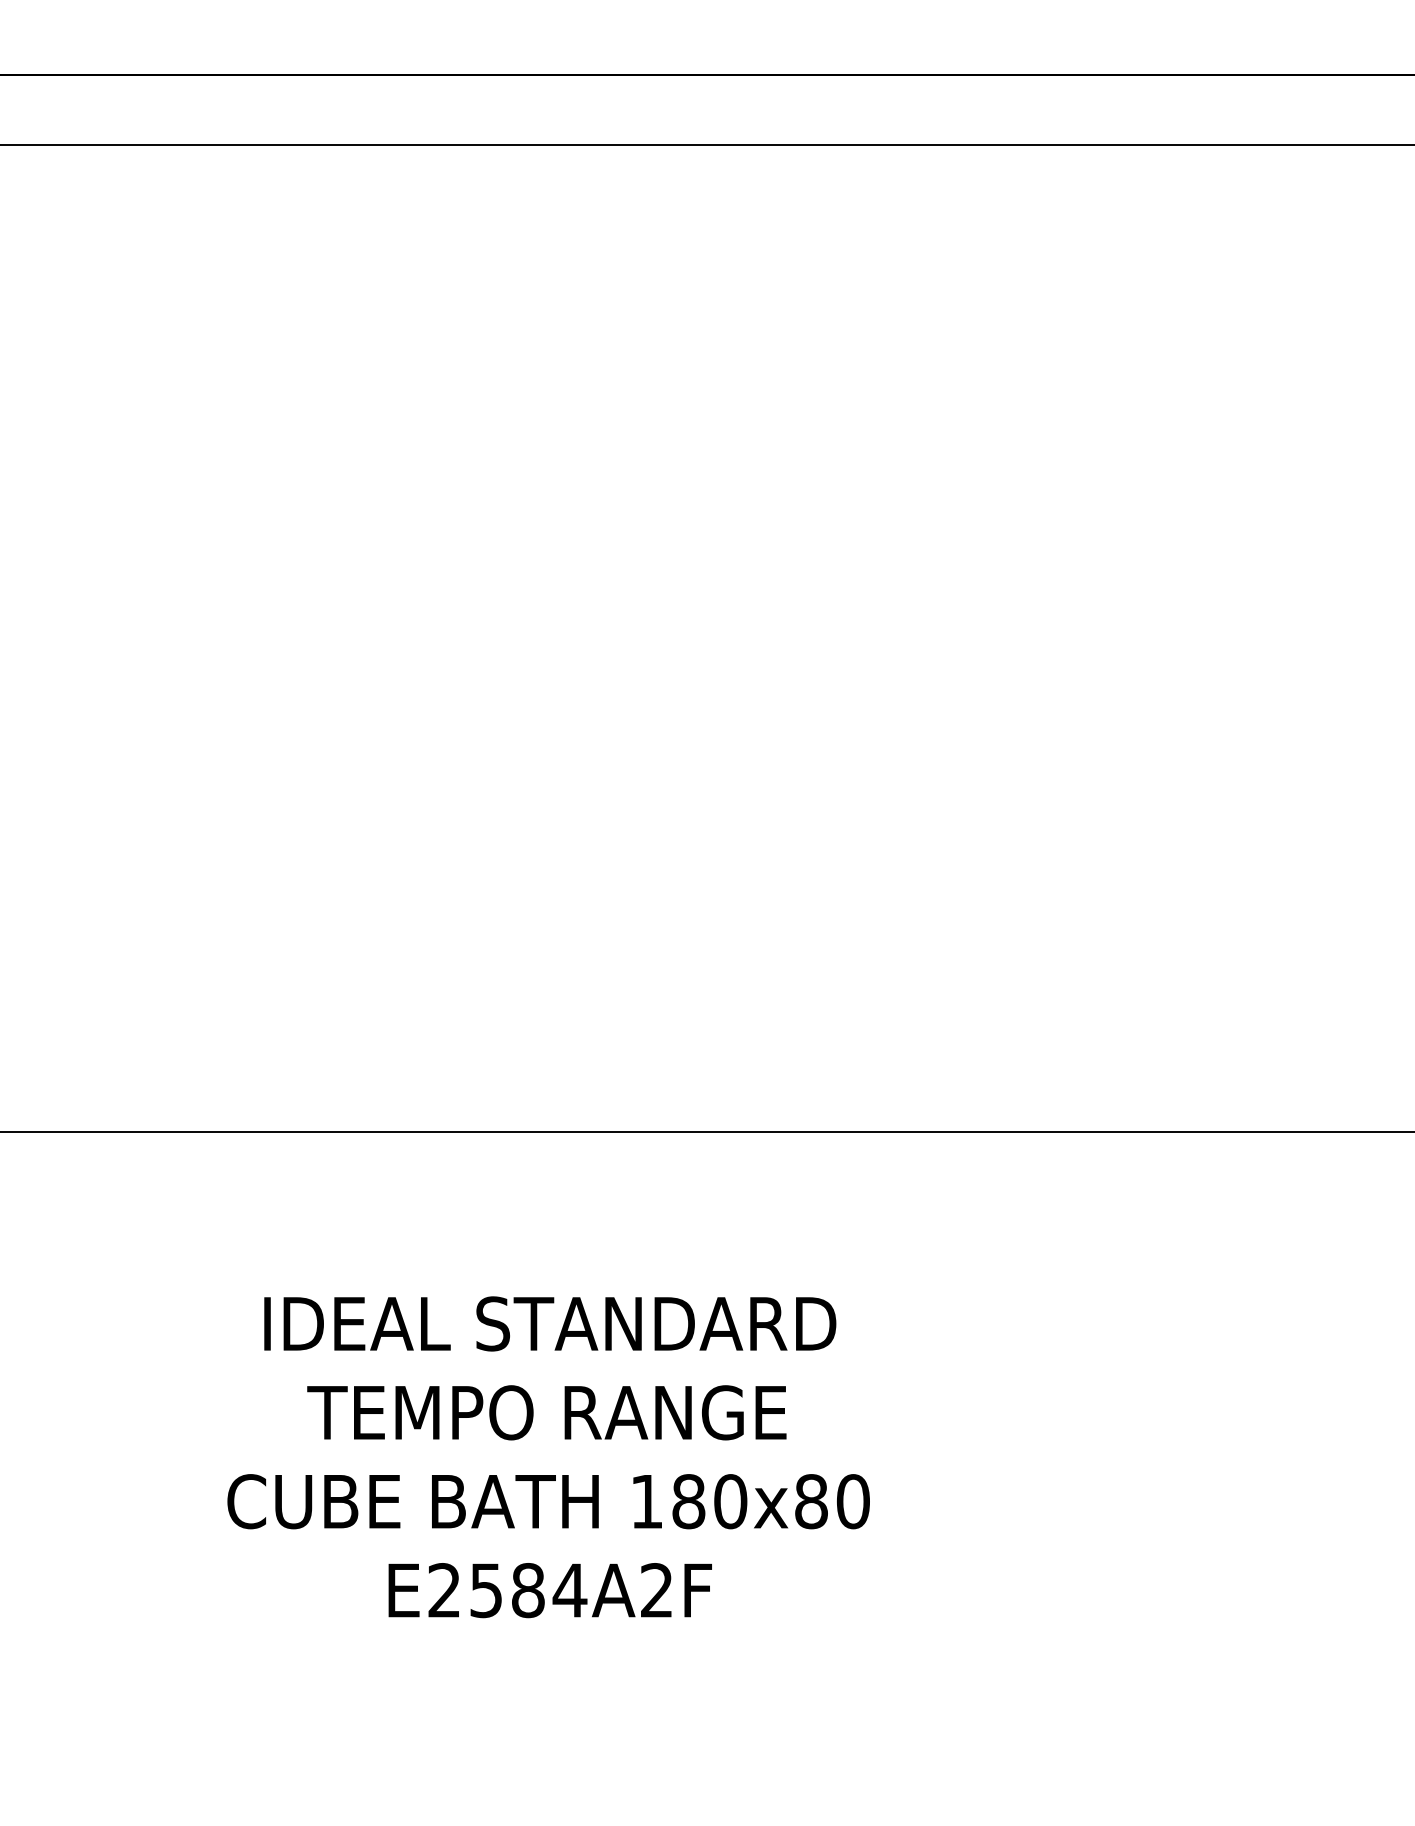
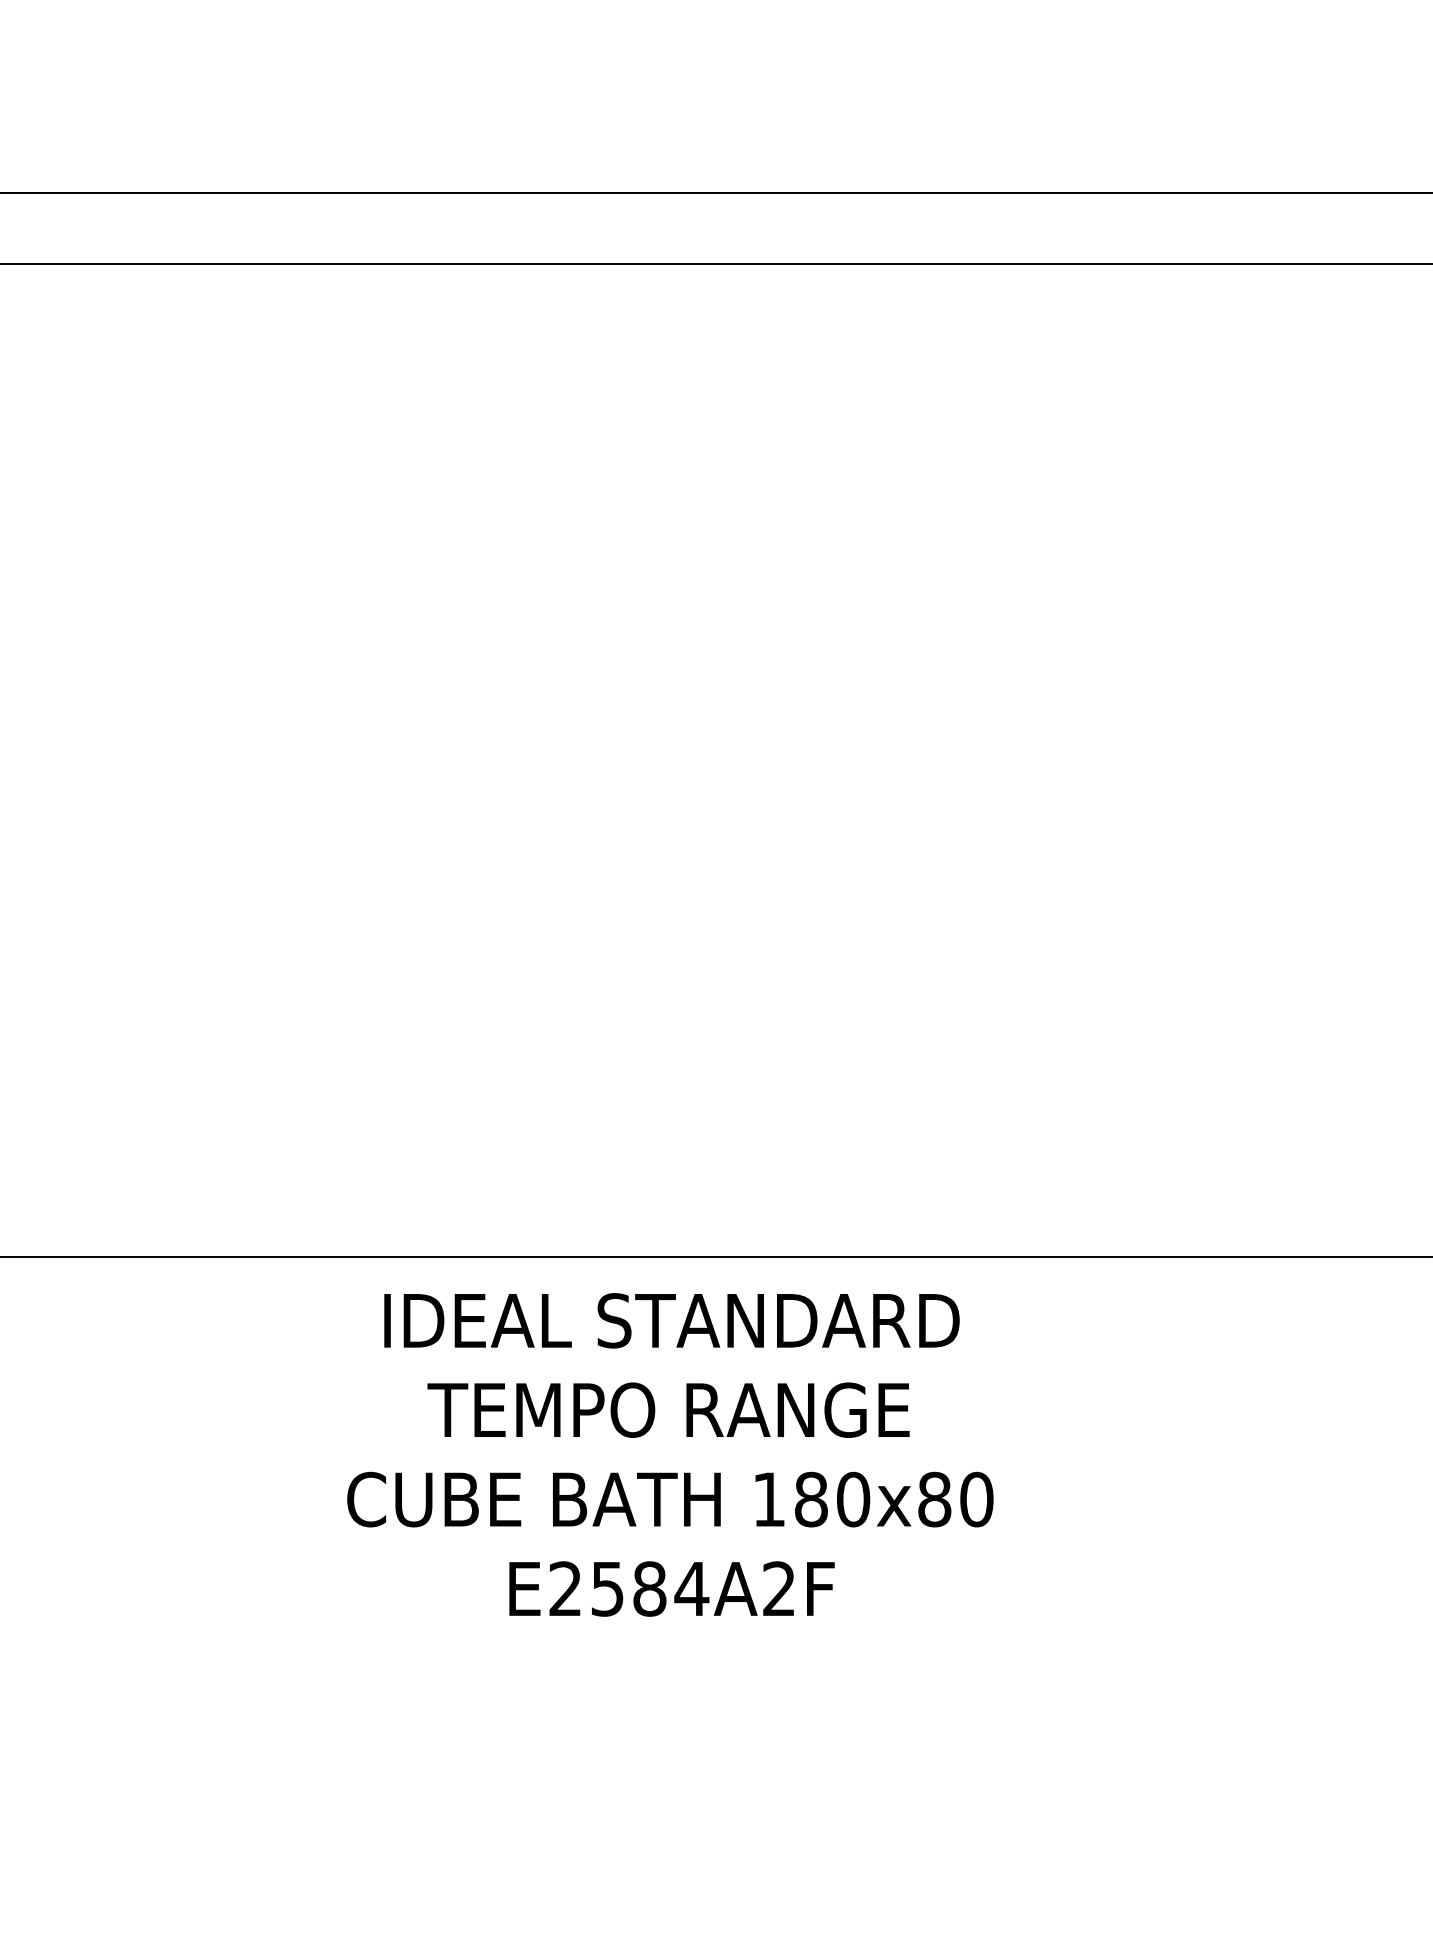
text: (548, 1456) -> (670, 1454), moved

